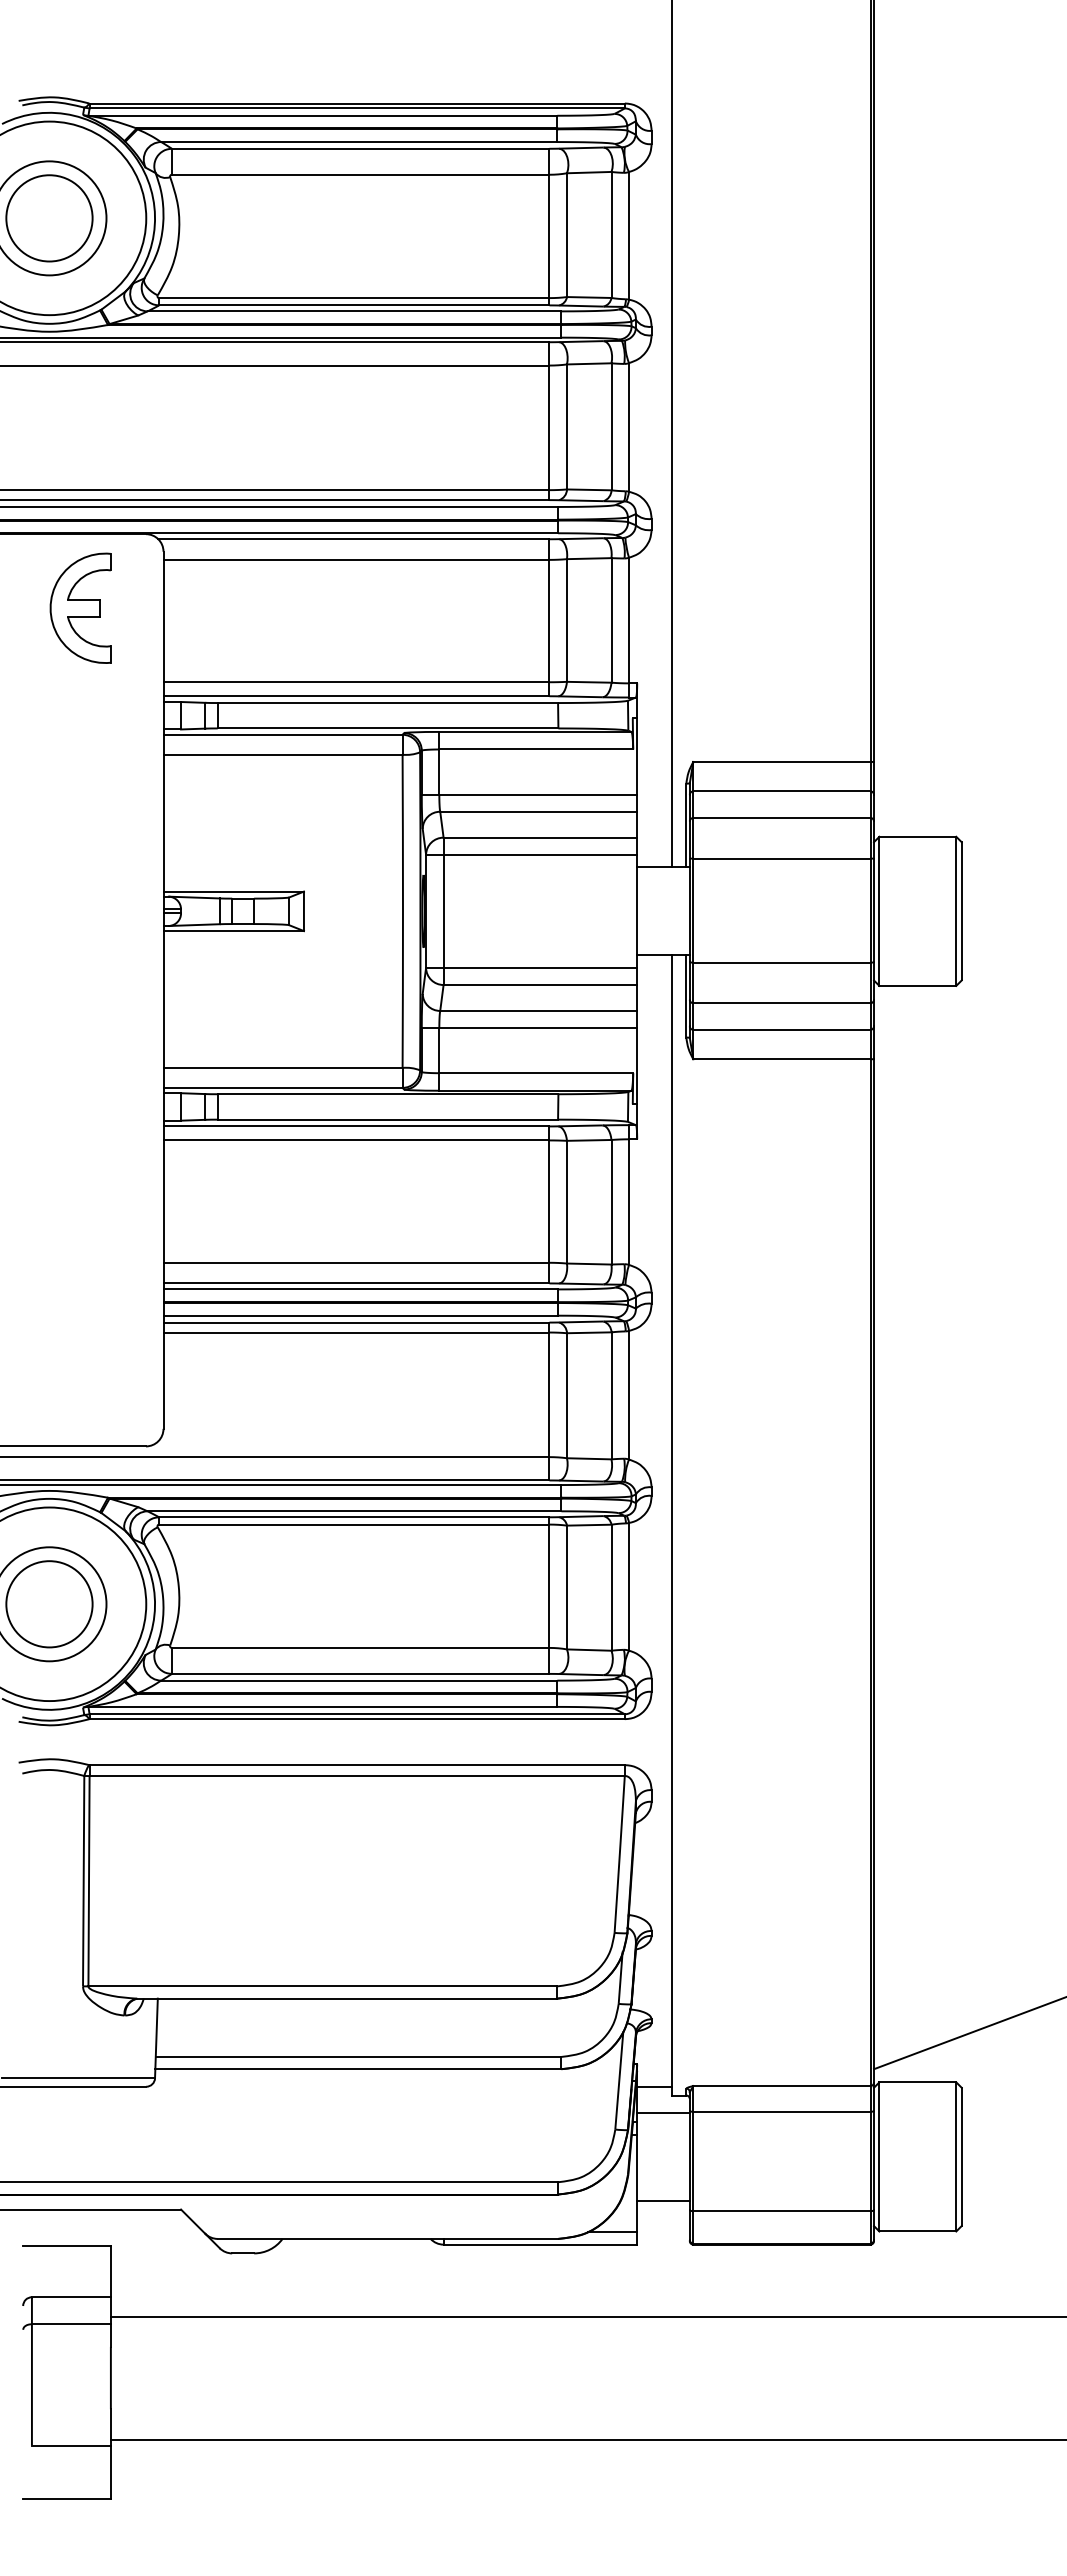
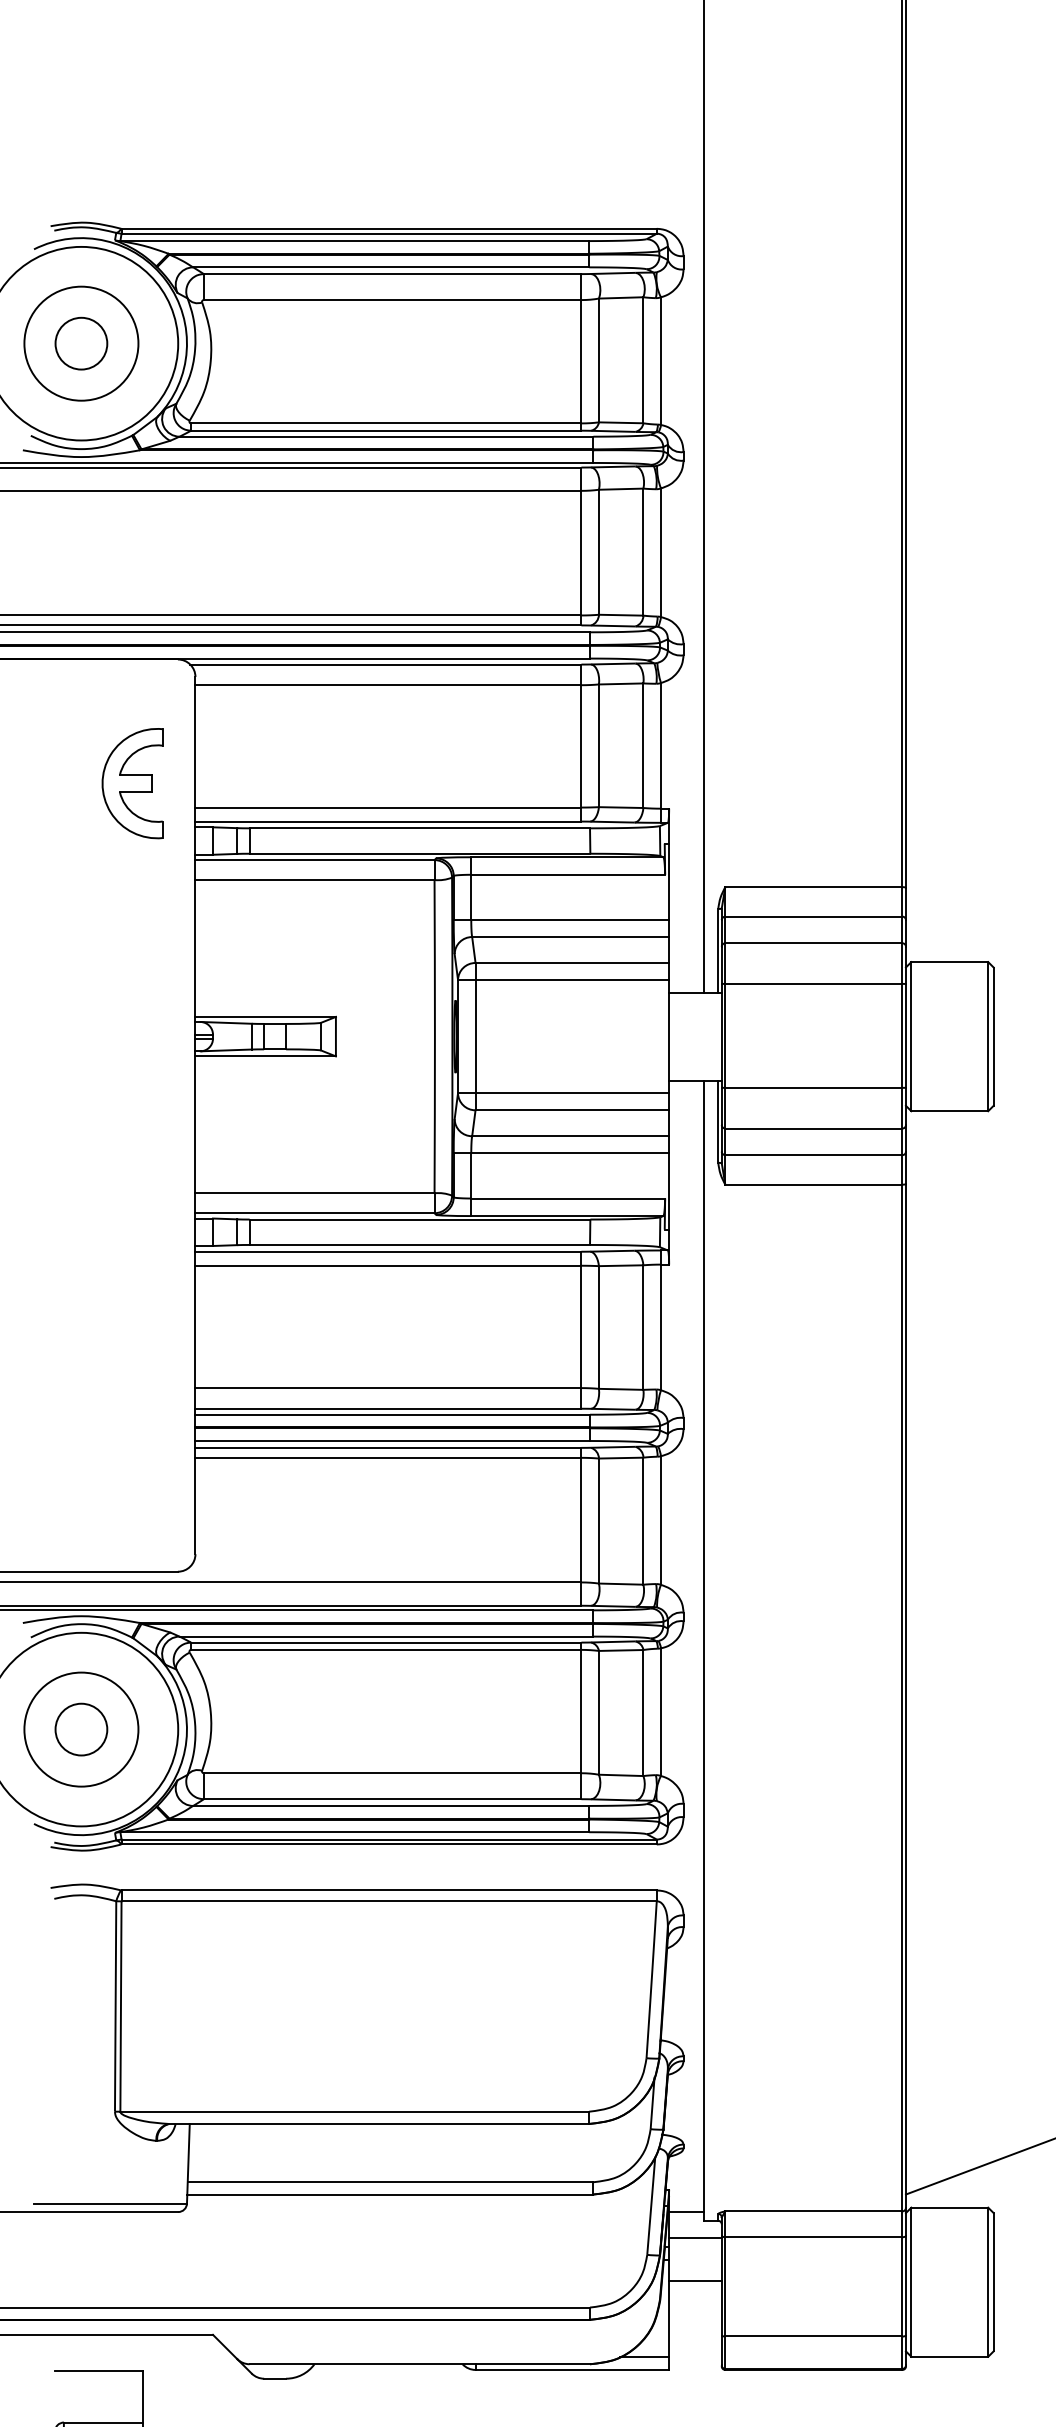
circle: (49, 218) -> (81, 343), size x0.6
part: (80, 607) -> (132, 782), moved
circle: (49, 1604) -> (81, 1729), size x0.6
line: (663, 2200) -> (695, 2280), moved

